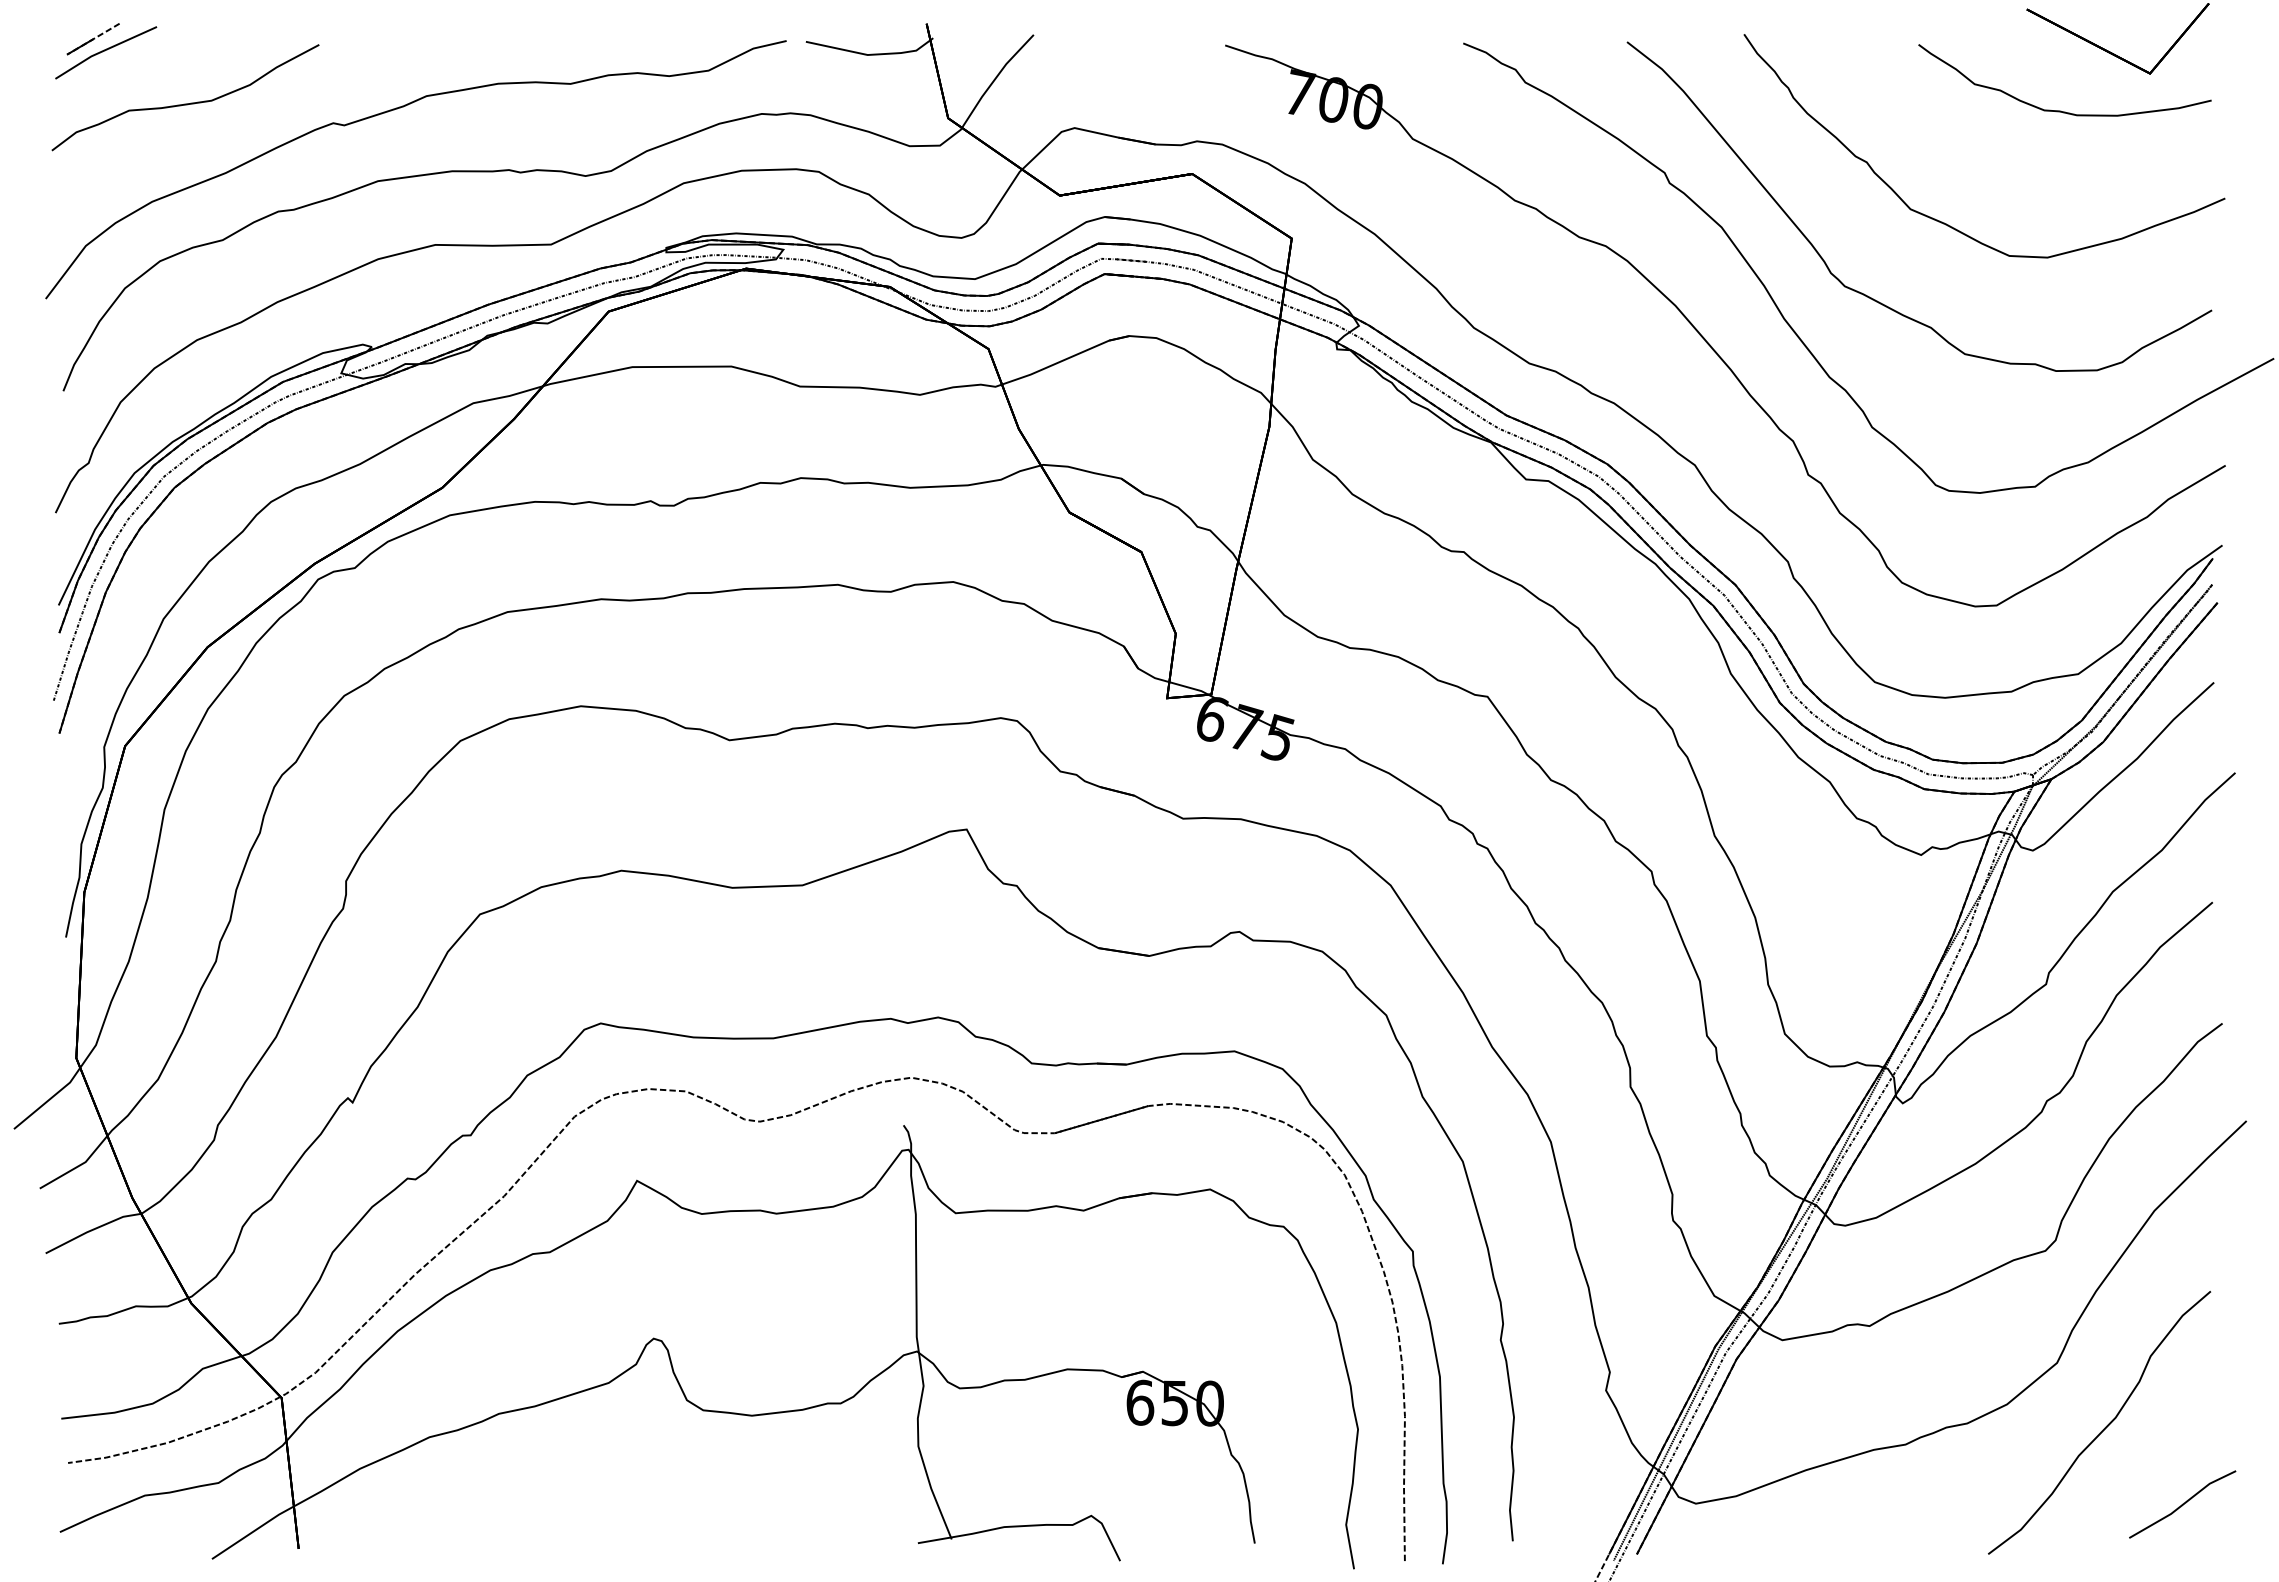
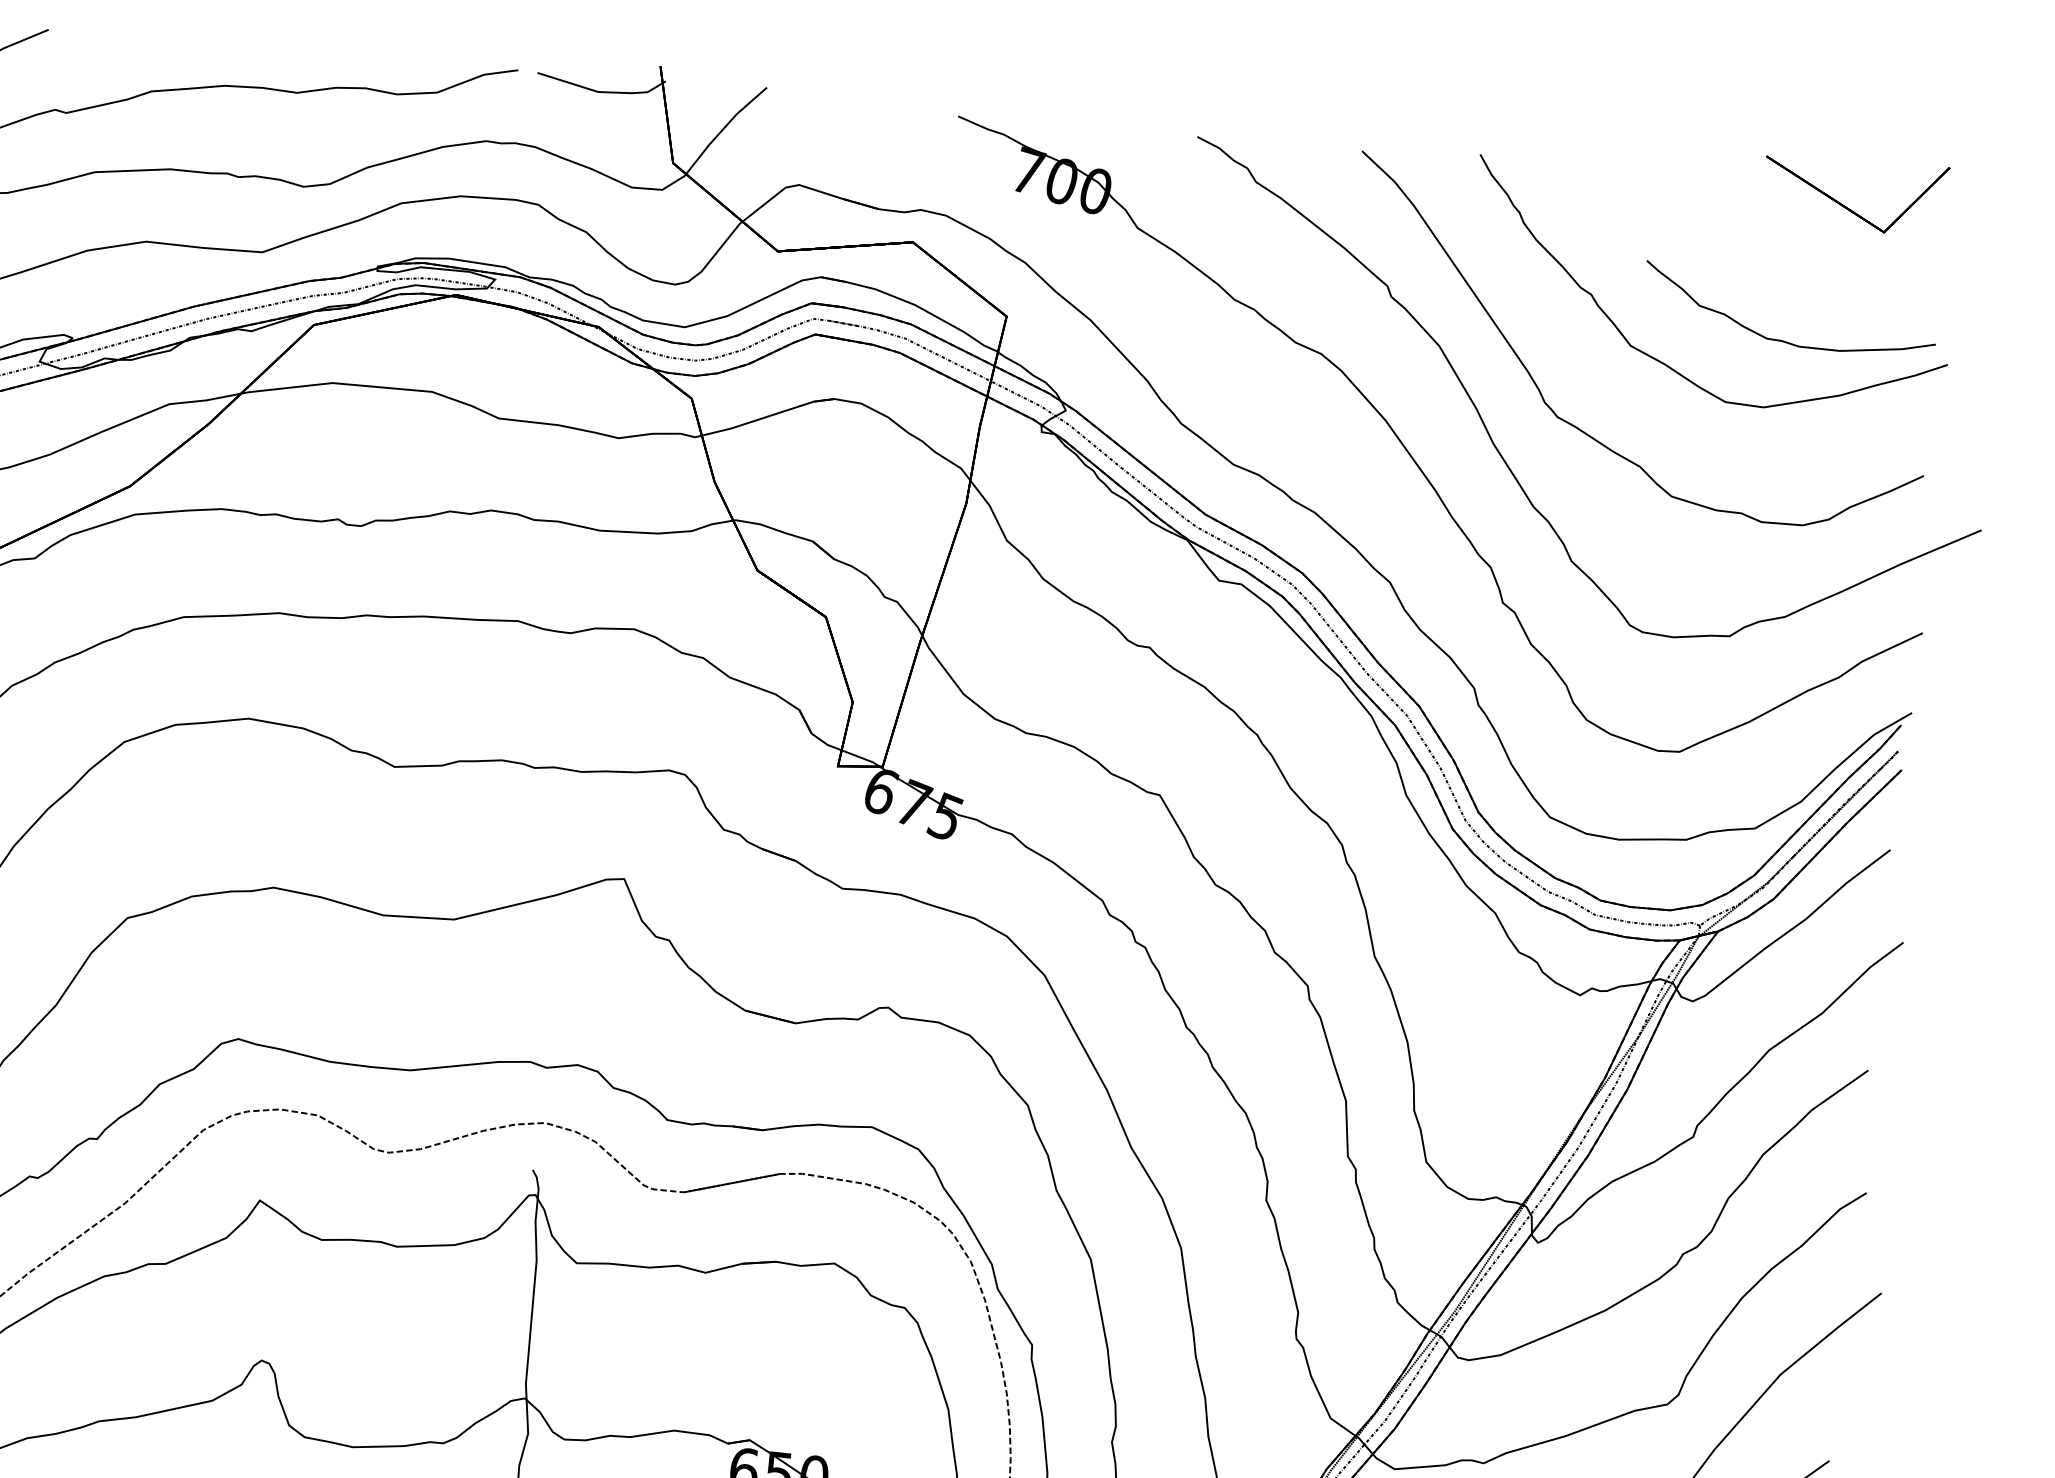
part: (2061, 110) -> (1784, 340), moved

